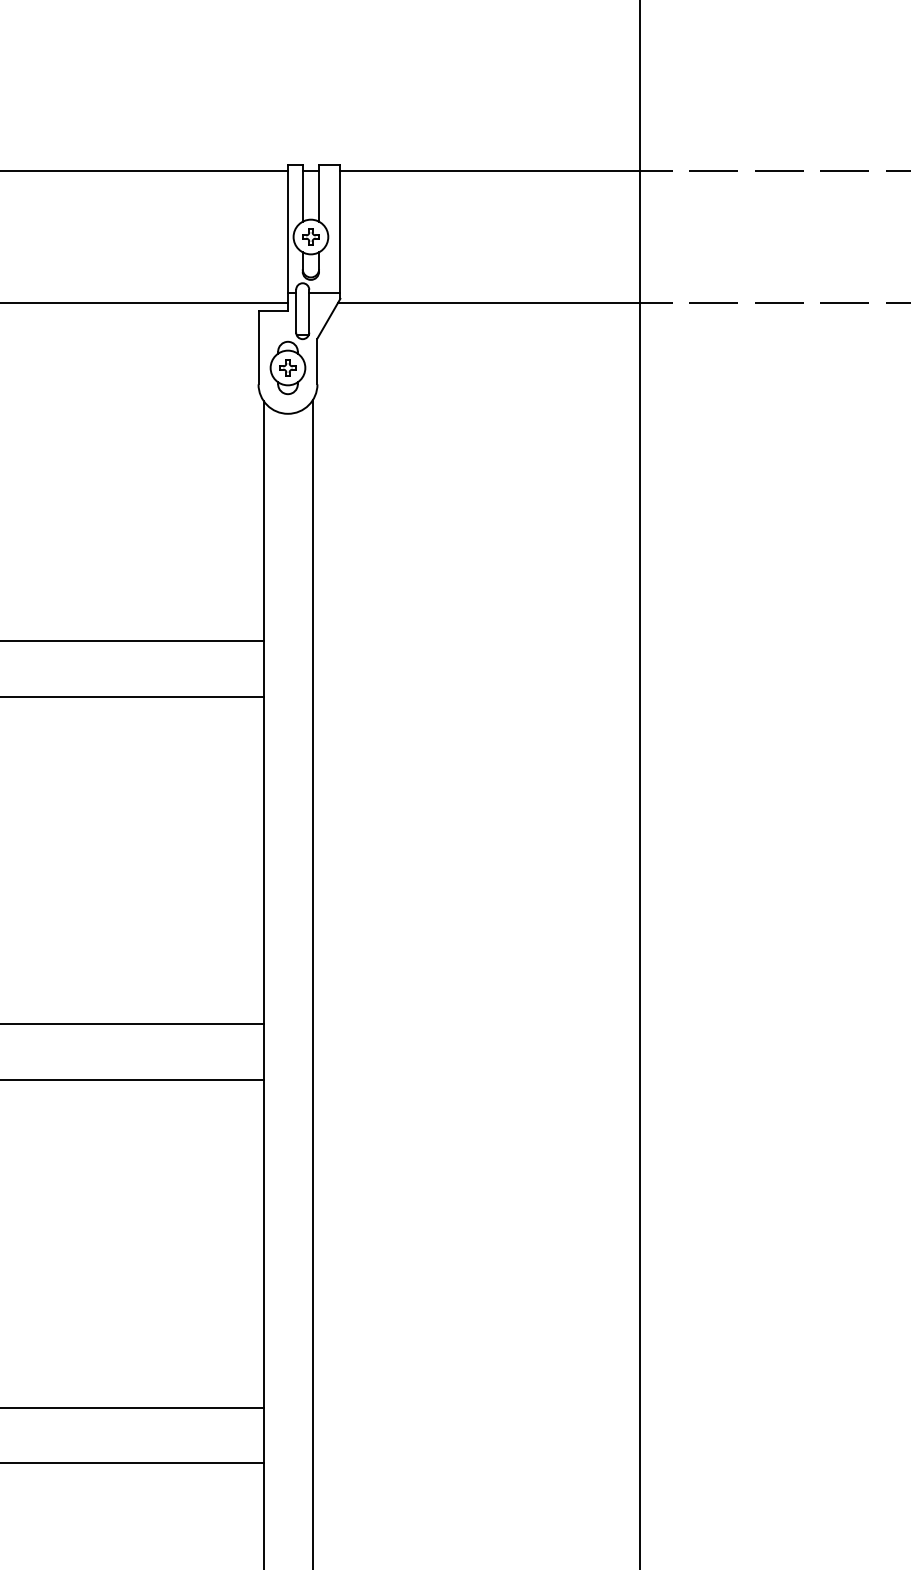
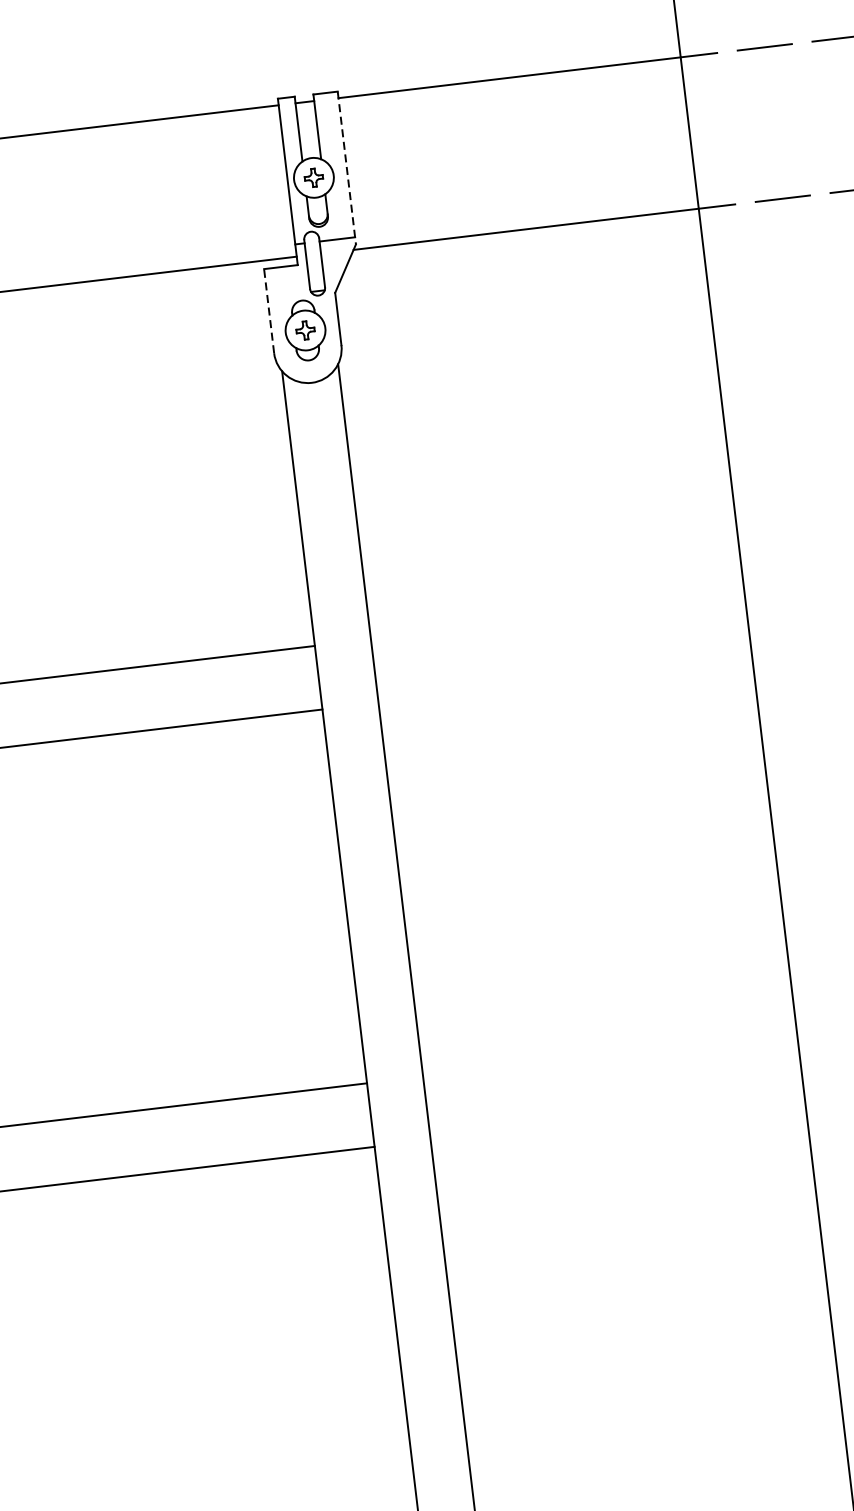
line: (340, 231) -> (346, 167), solid -> dashed
line: (258, 347) -> (269, 311), solid -> dashed

